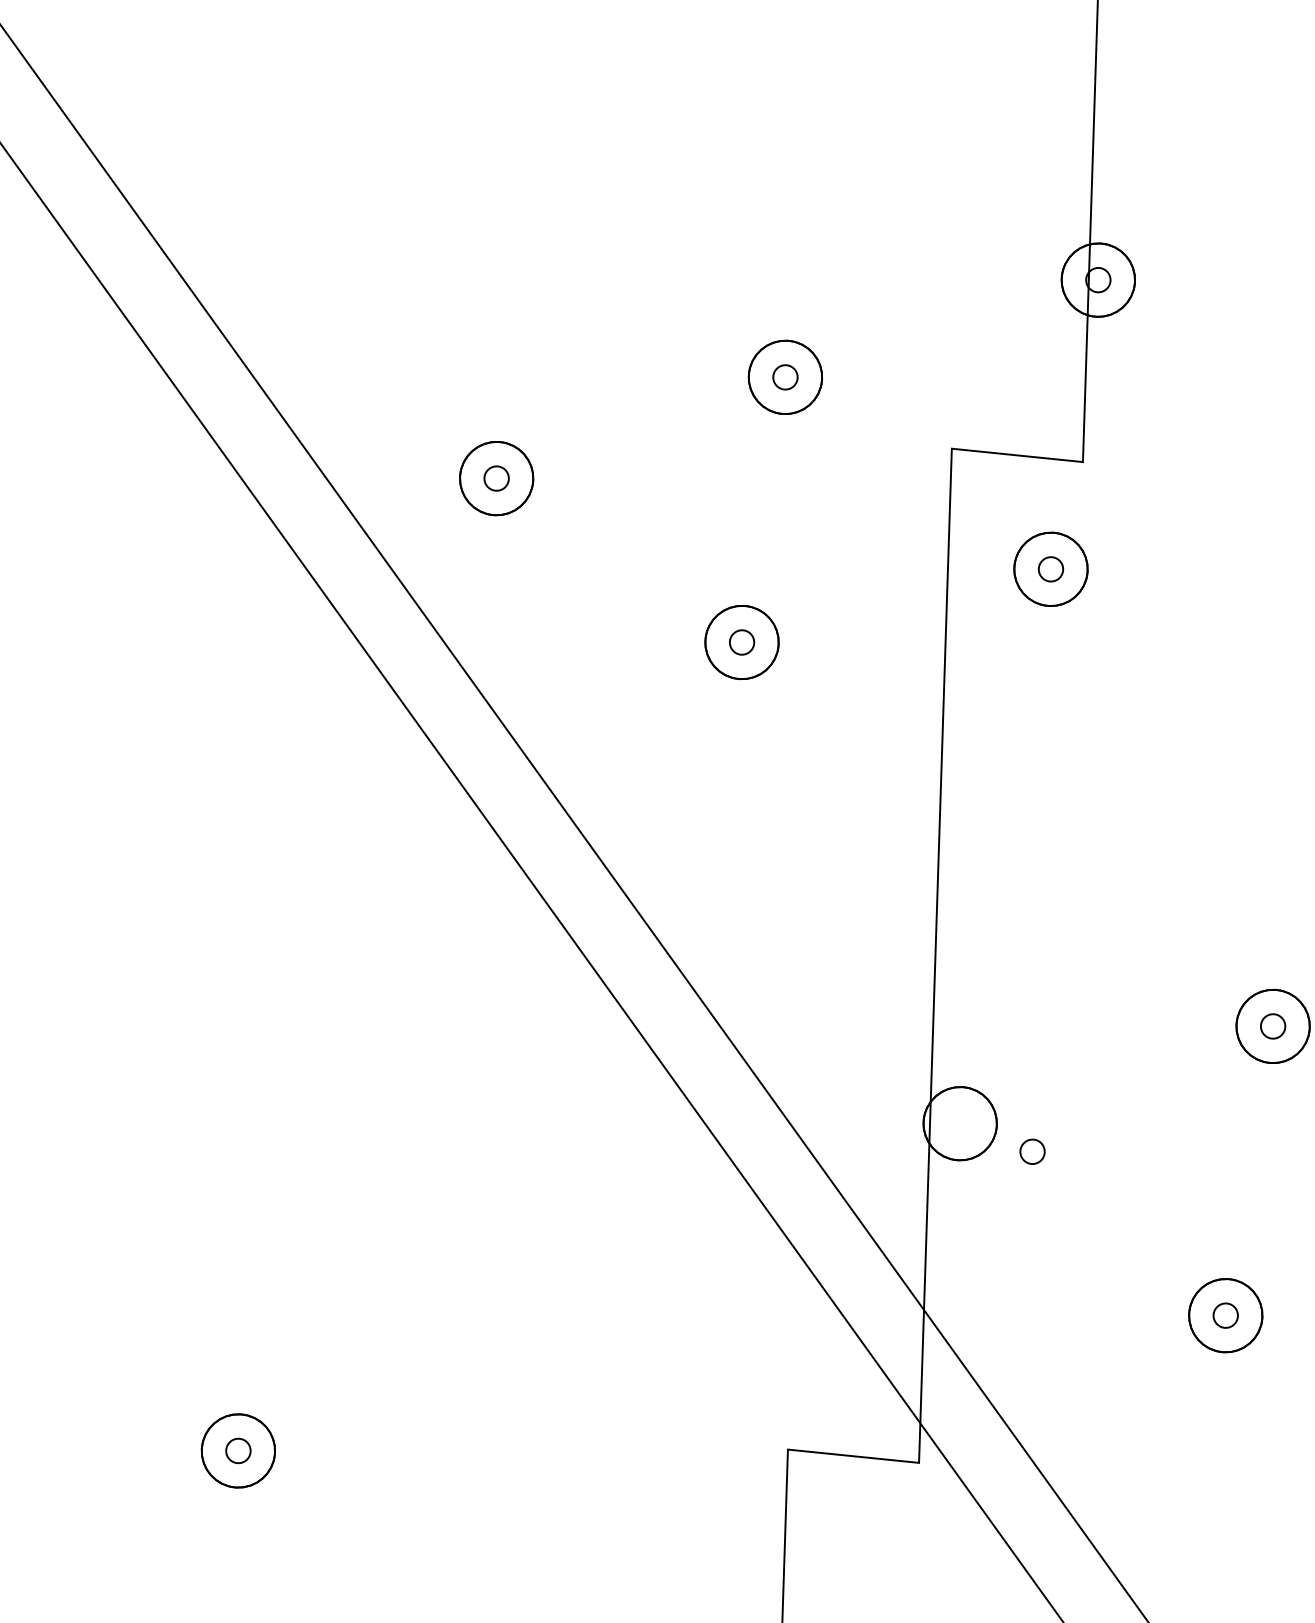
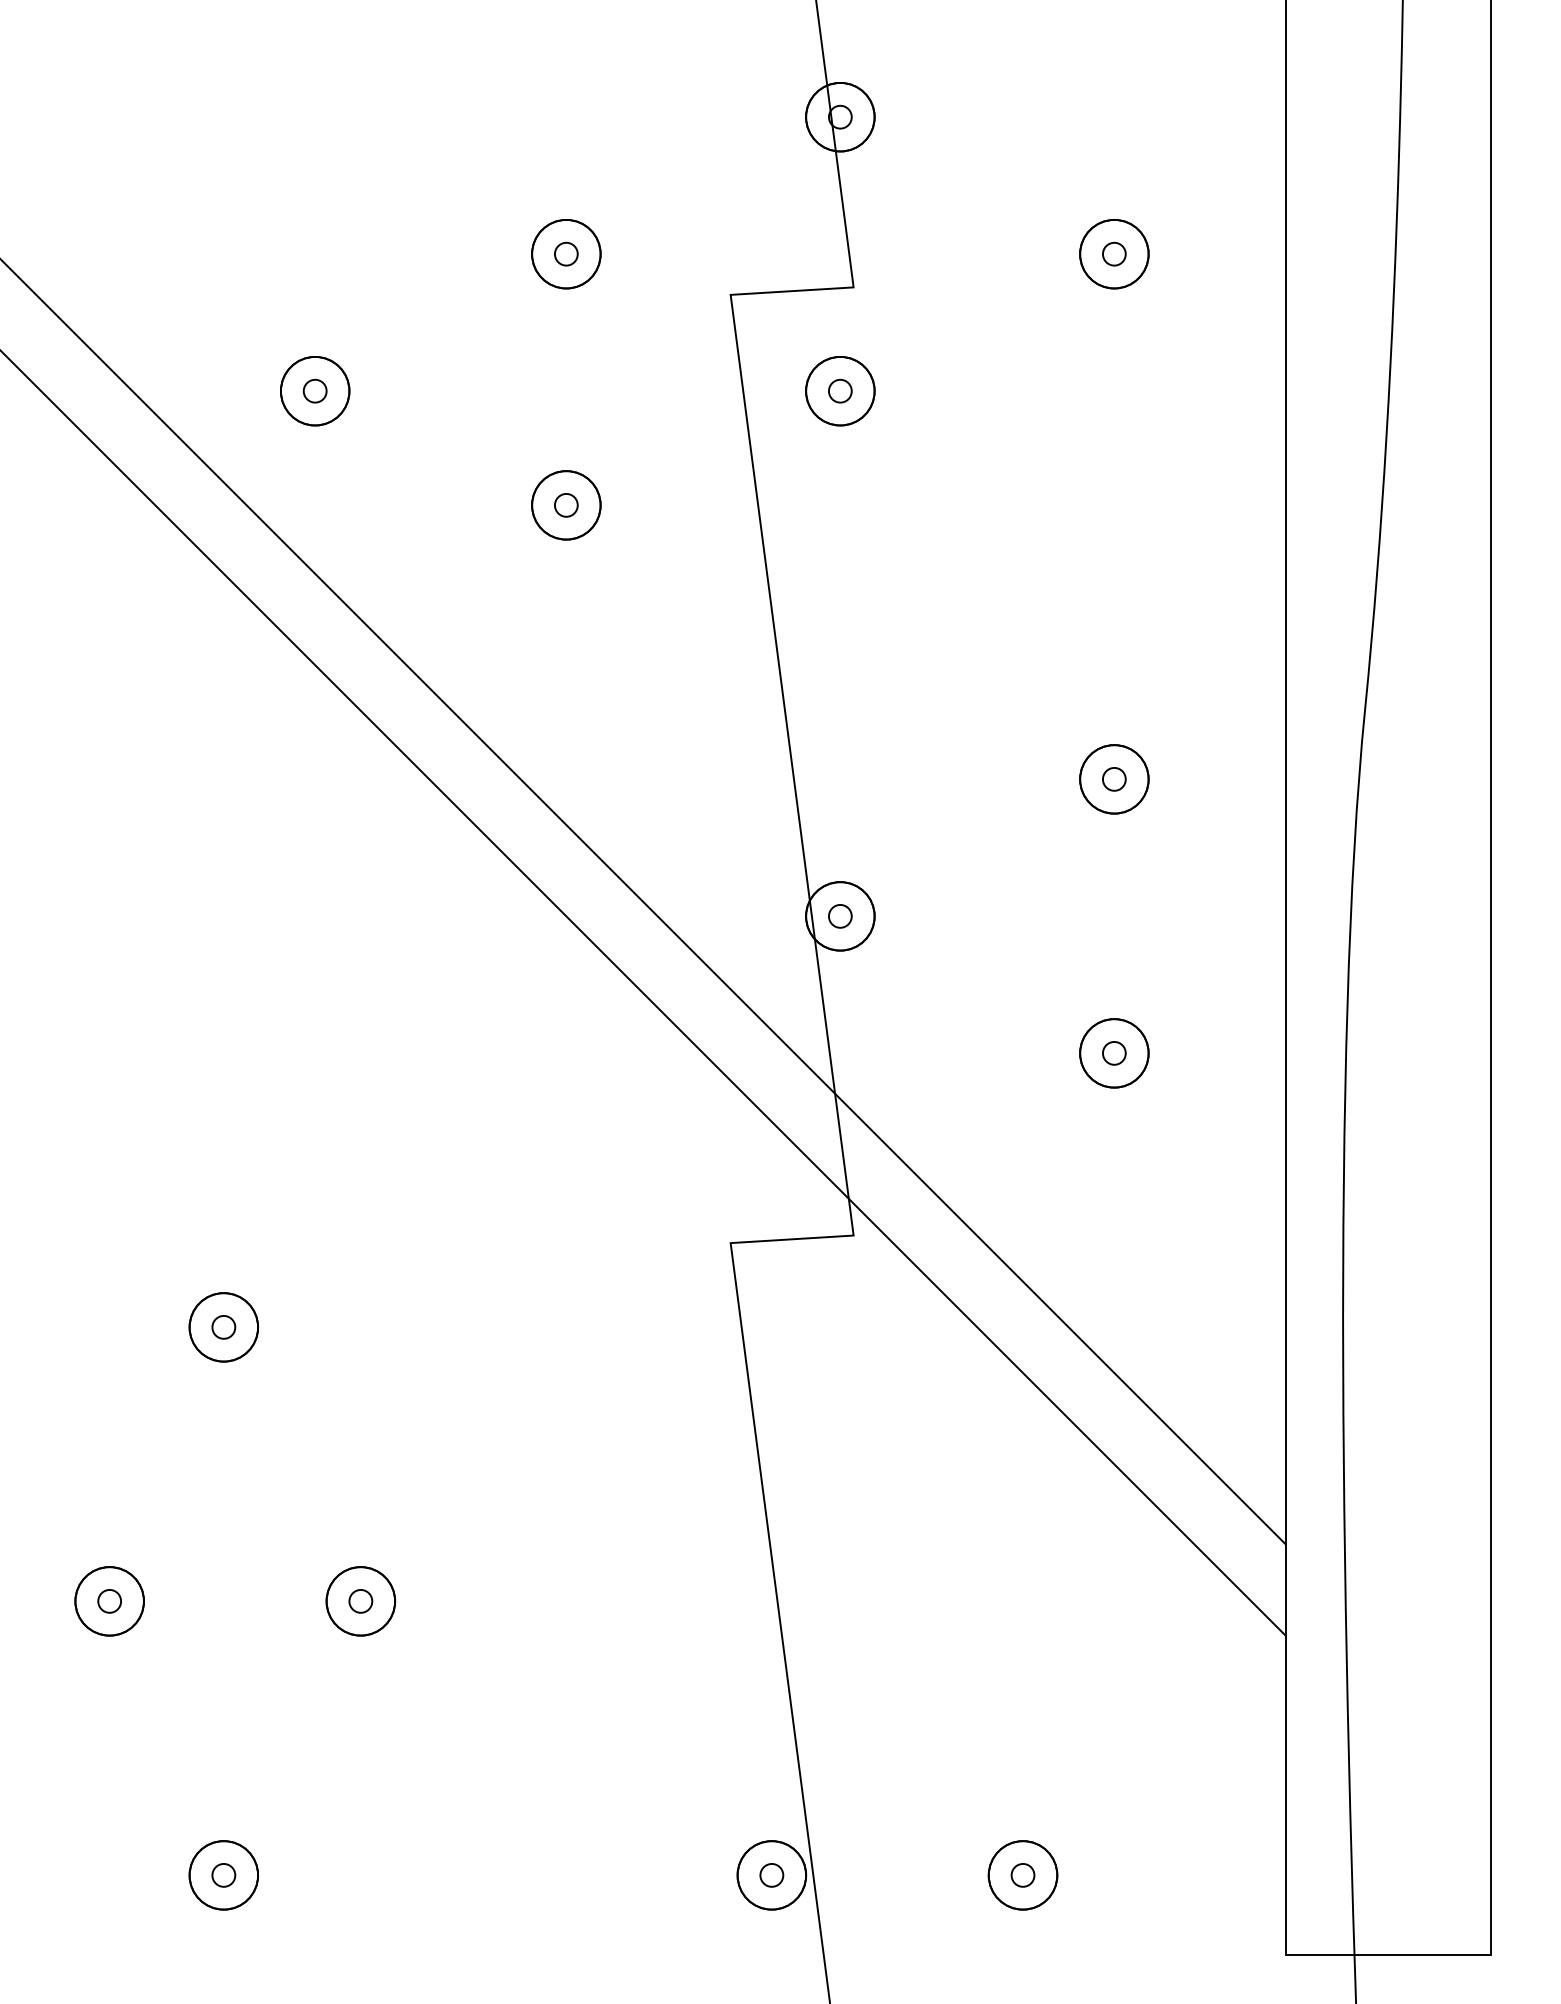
part: (1032, 1151) -> (840, 916), moved

